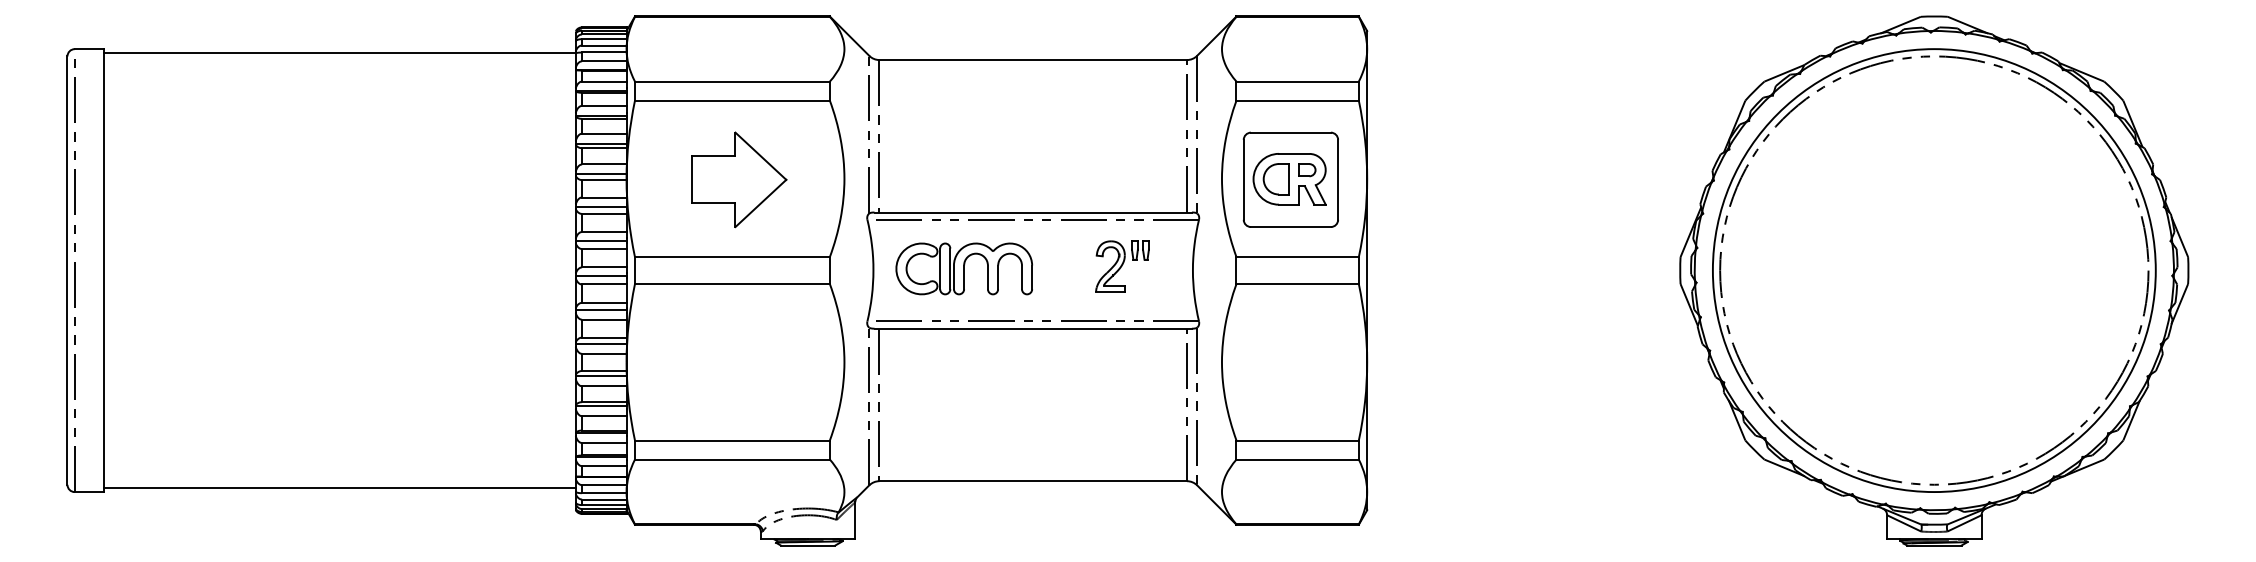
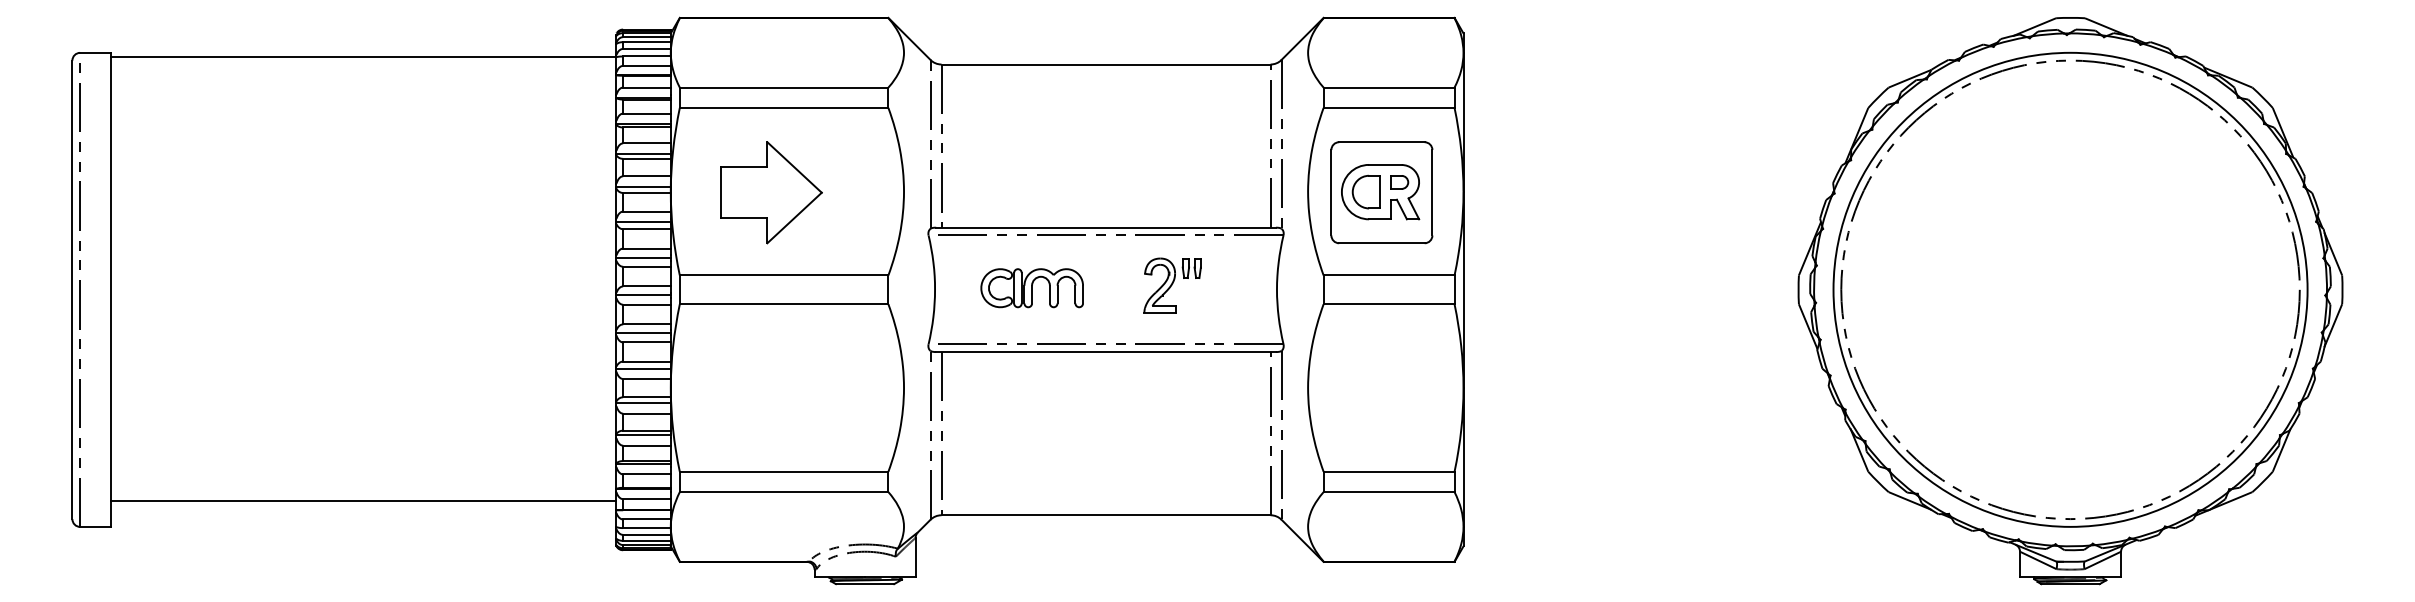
part: (739, 179) -> (771, 192), moved
part: (1122, 266) -> (1172, 285), moved
part: (963, 269) -> (1031, 288), size x0.7
line: (339, 488) -> (363, 501), moved

